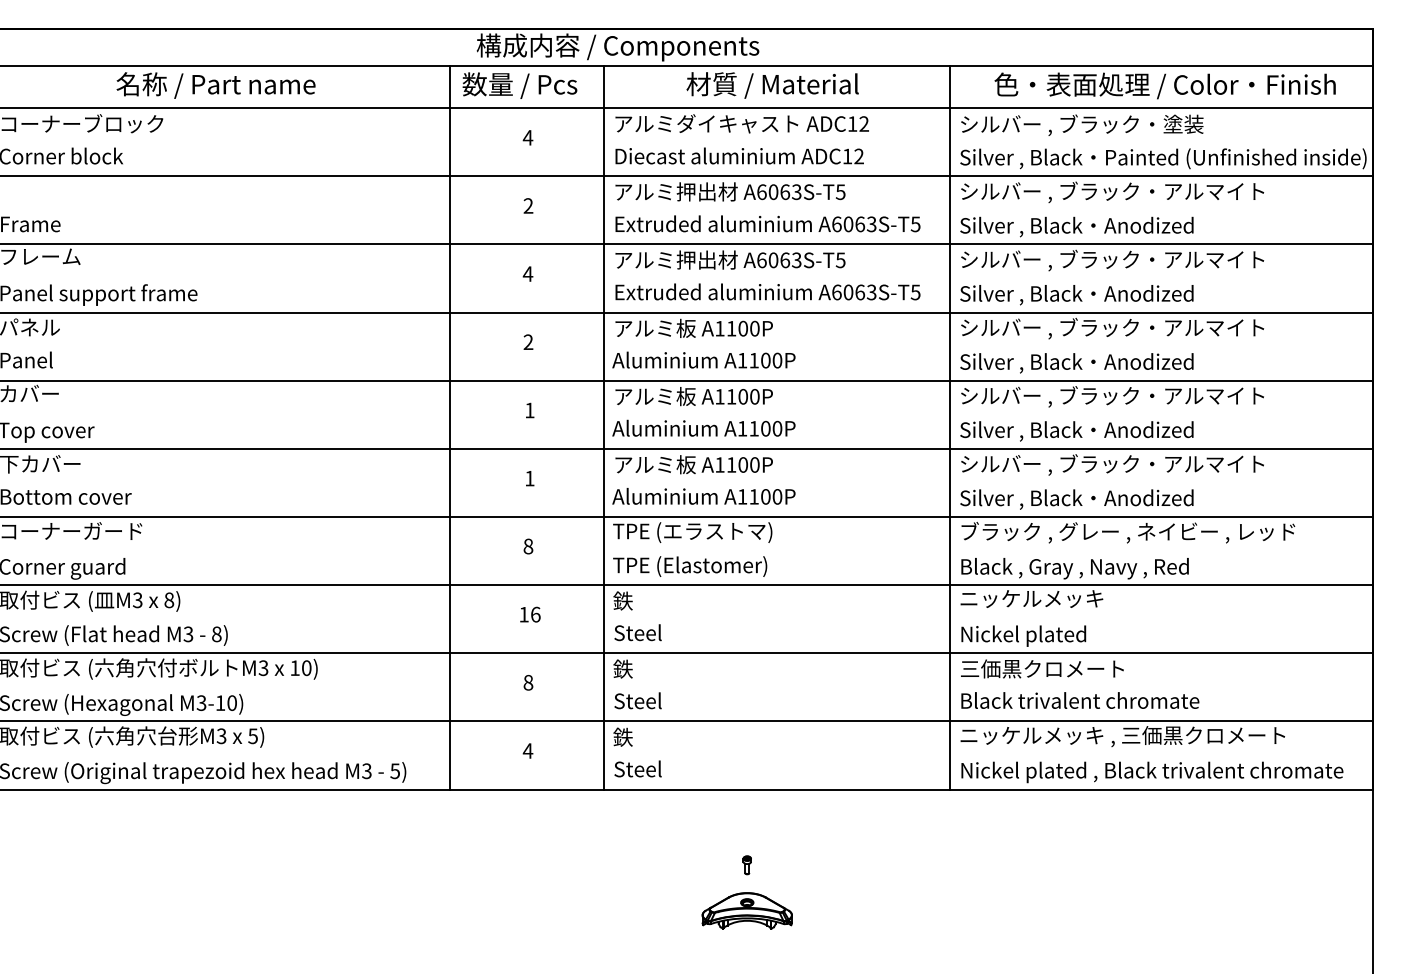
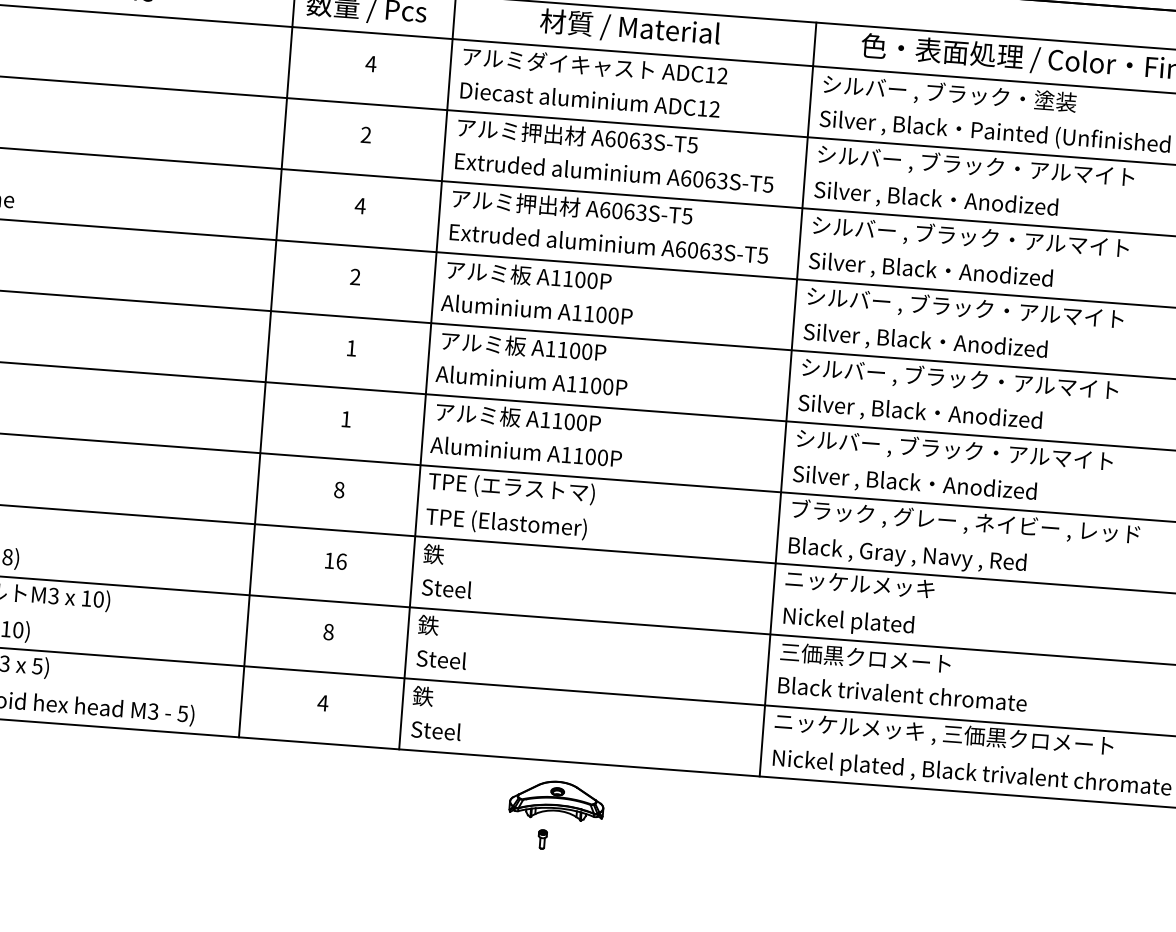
part: (746, 910) -> (556, 799), moved

